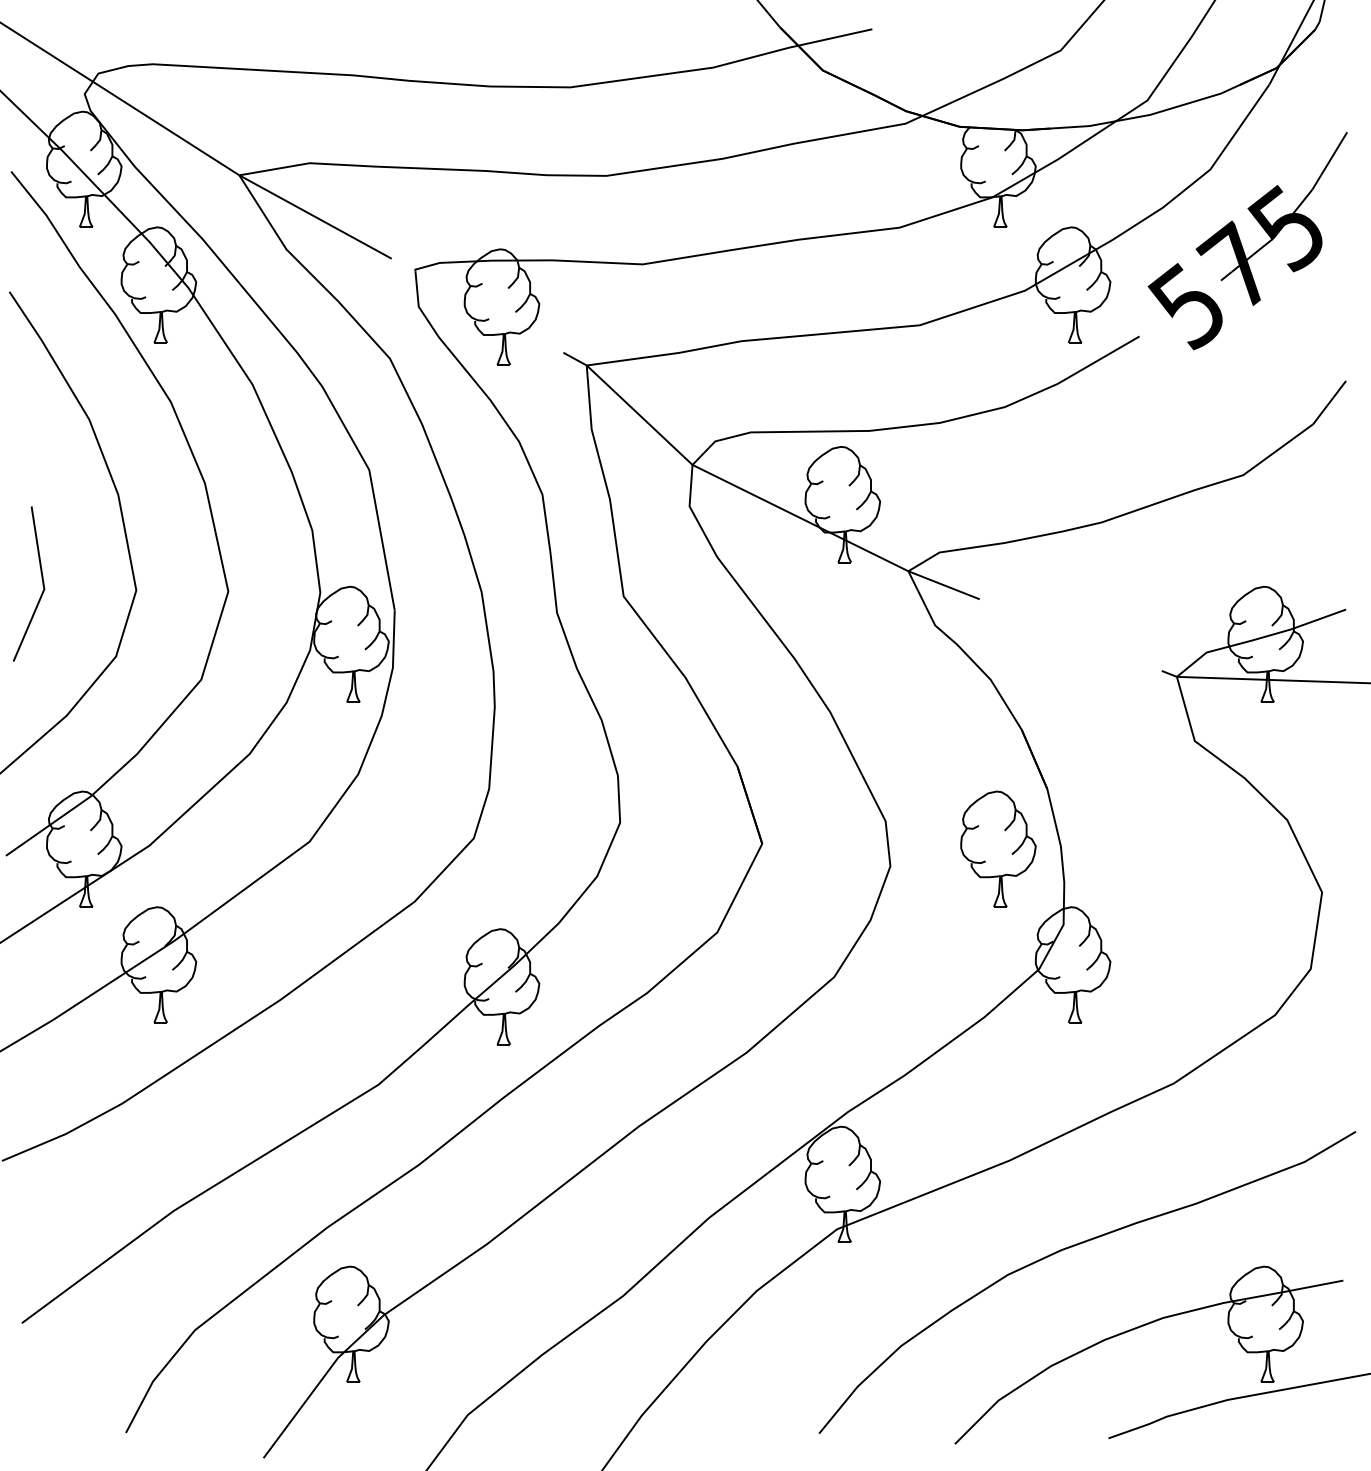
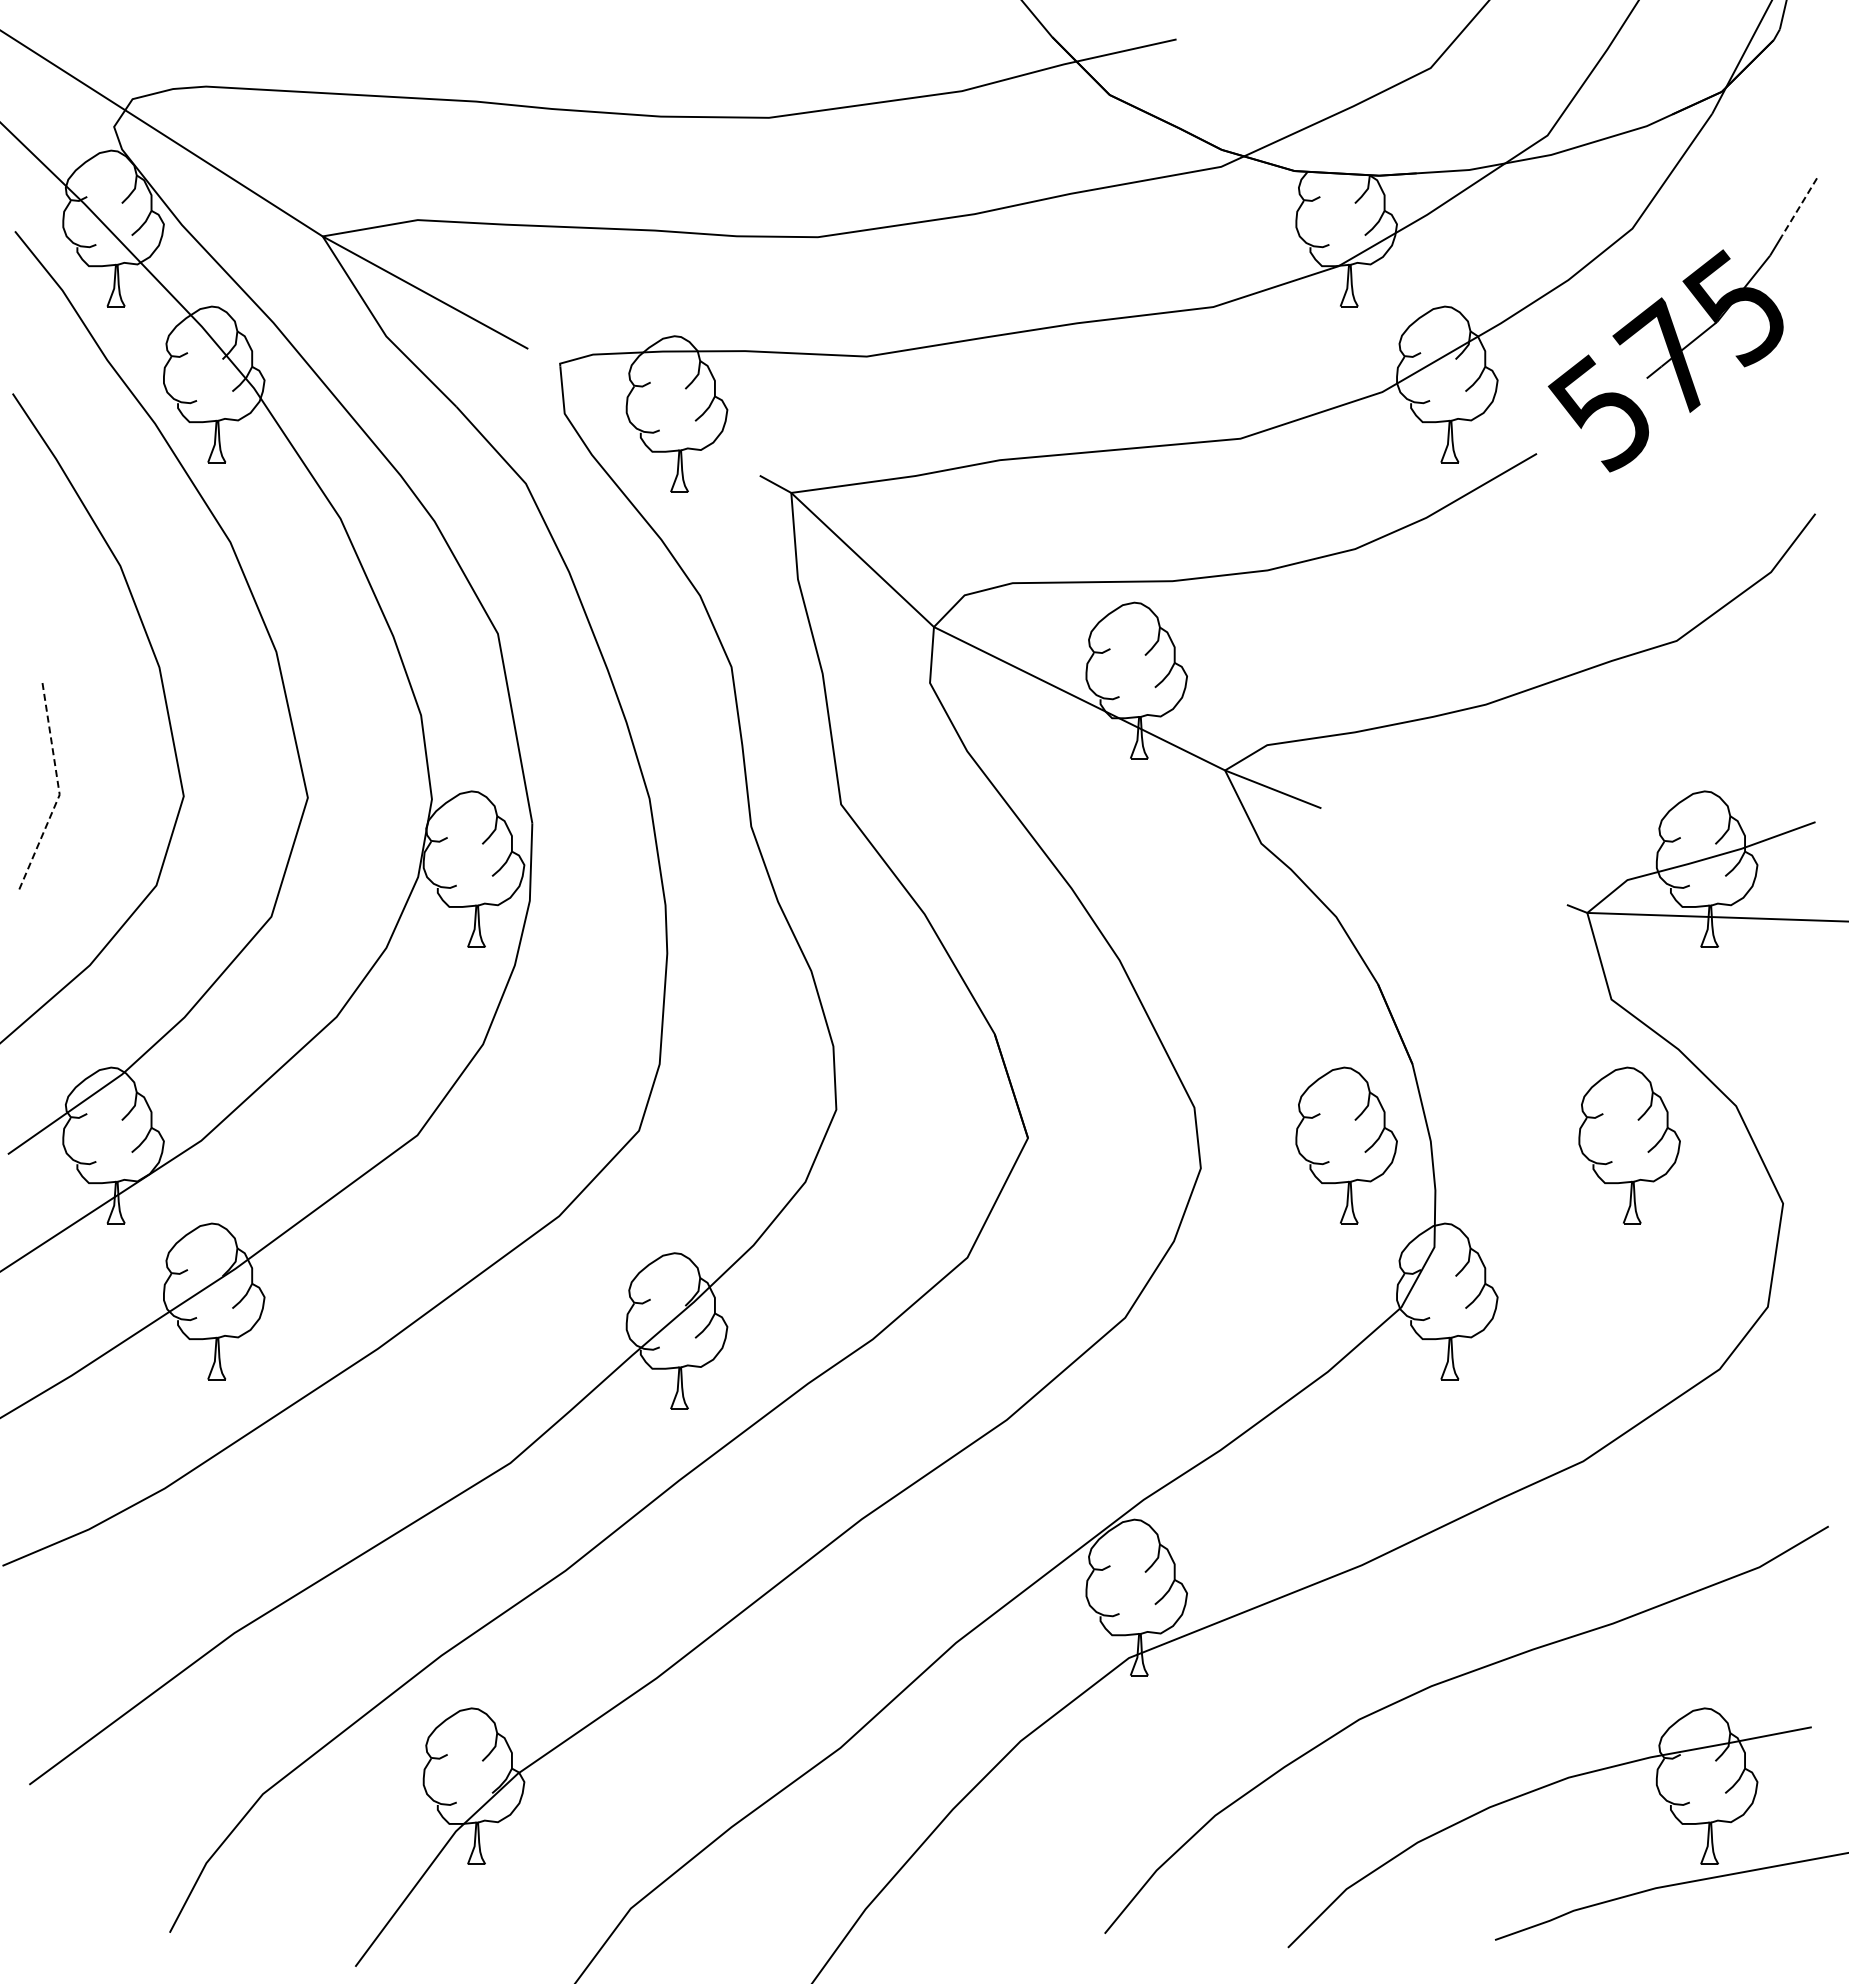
line: (1334, 153) -> (1799, 207), solid -> dashed
line: (44, 586) -> (59, 791), solid -> dashed
part: (1208, 849) -> (1629, 1145), added

